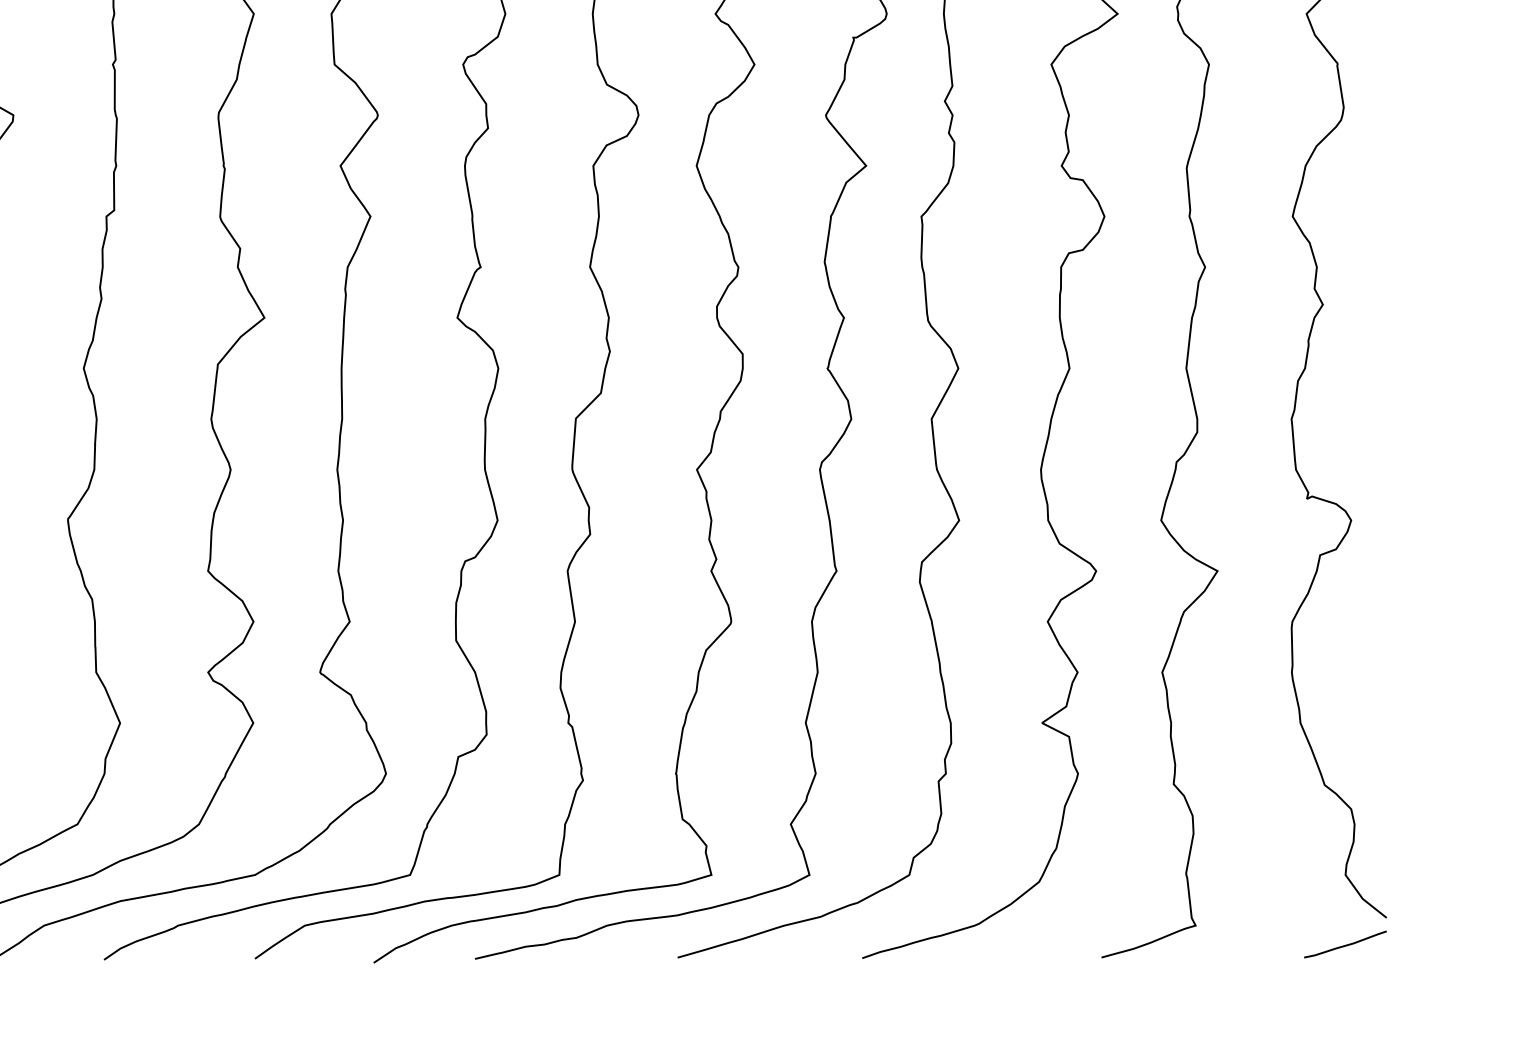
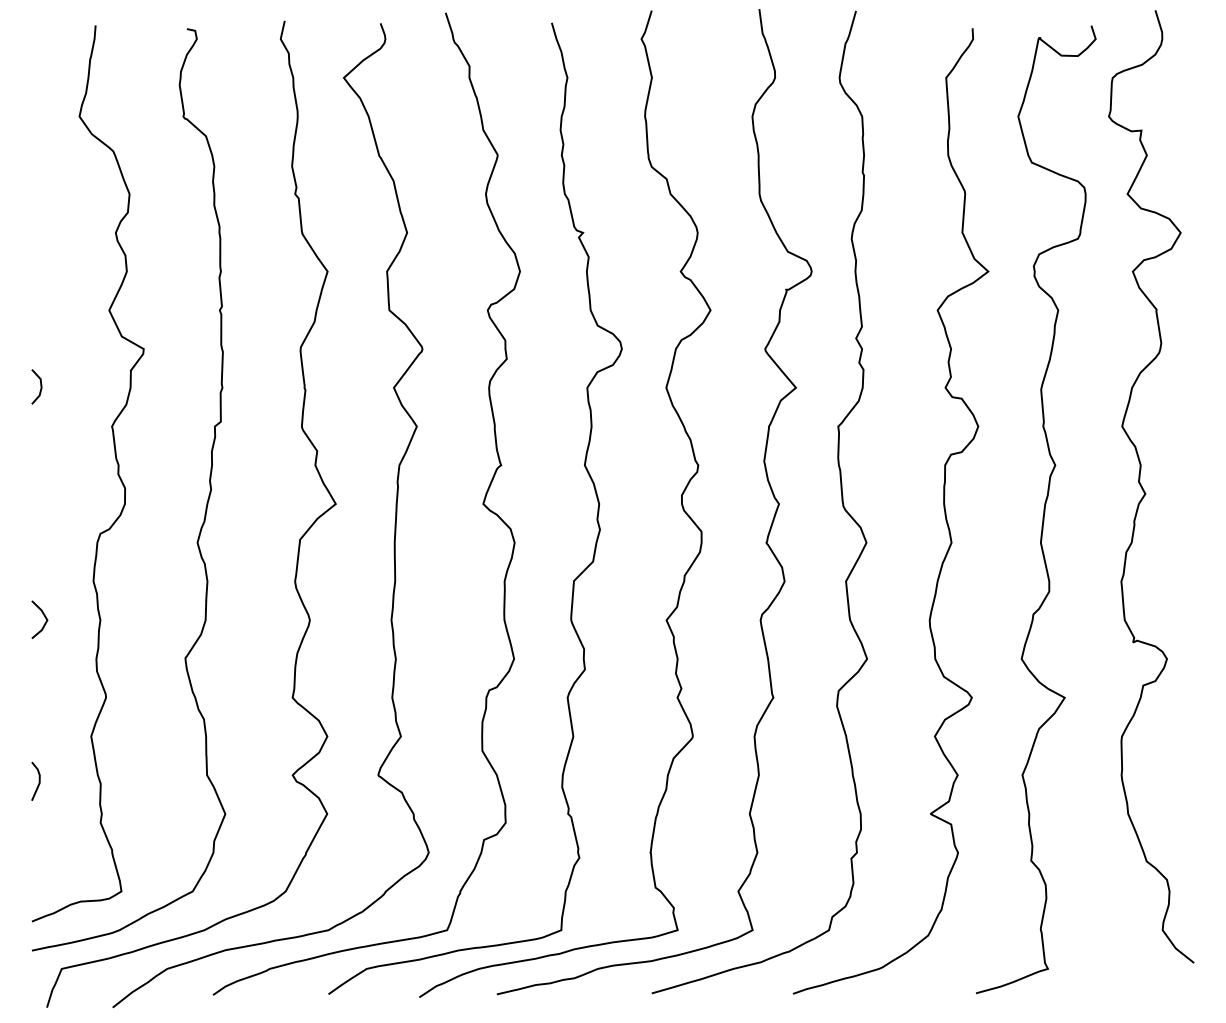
curve: (1345, 944) -> (1162, 983), removed

